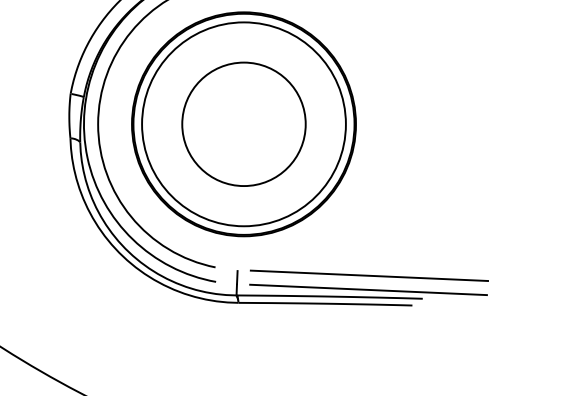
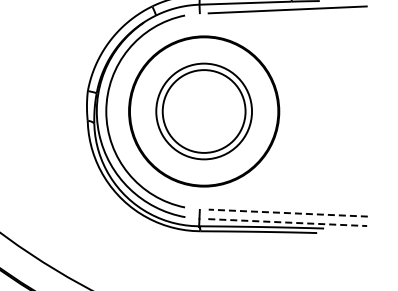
circle: (243, 124) -> (203, 111), size x0.7
line: (369, 276) -> (288, 213), solid -> dashed
line: (369, 289) -> (288, 222), solid -> dashed

